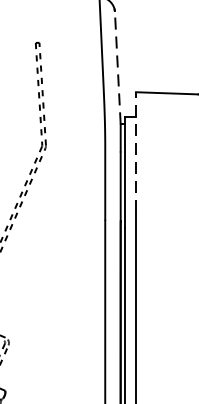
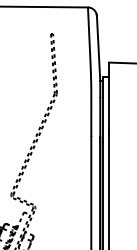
line: (117, 67) -> (98, 48), dashed -> solid
line: (136, 152) -> (109, 97), dashed -> solid

